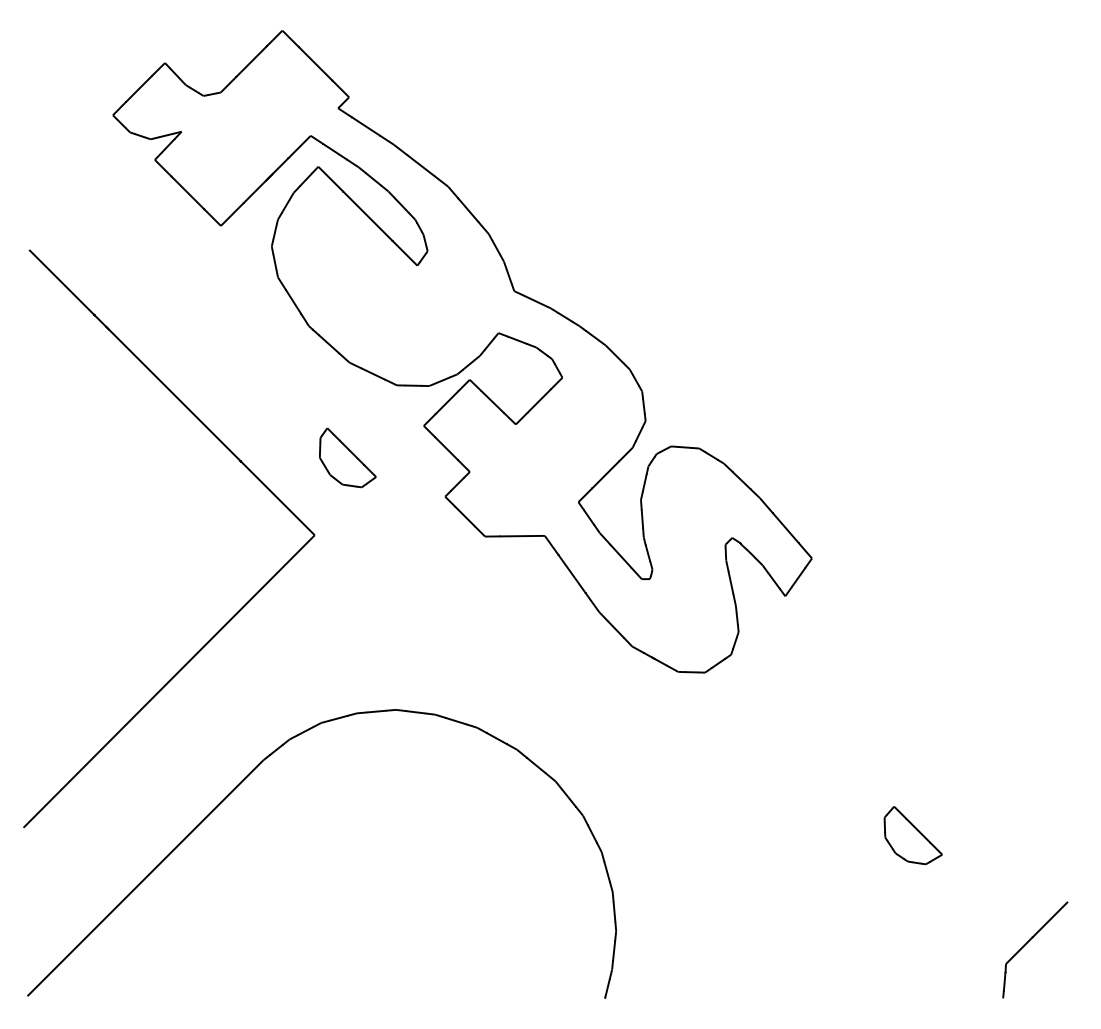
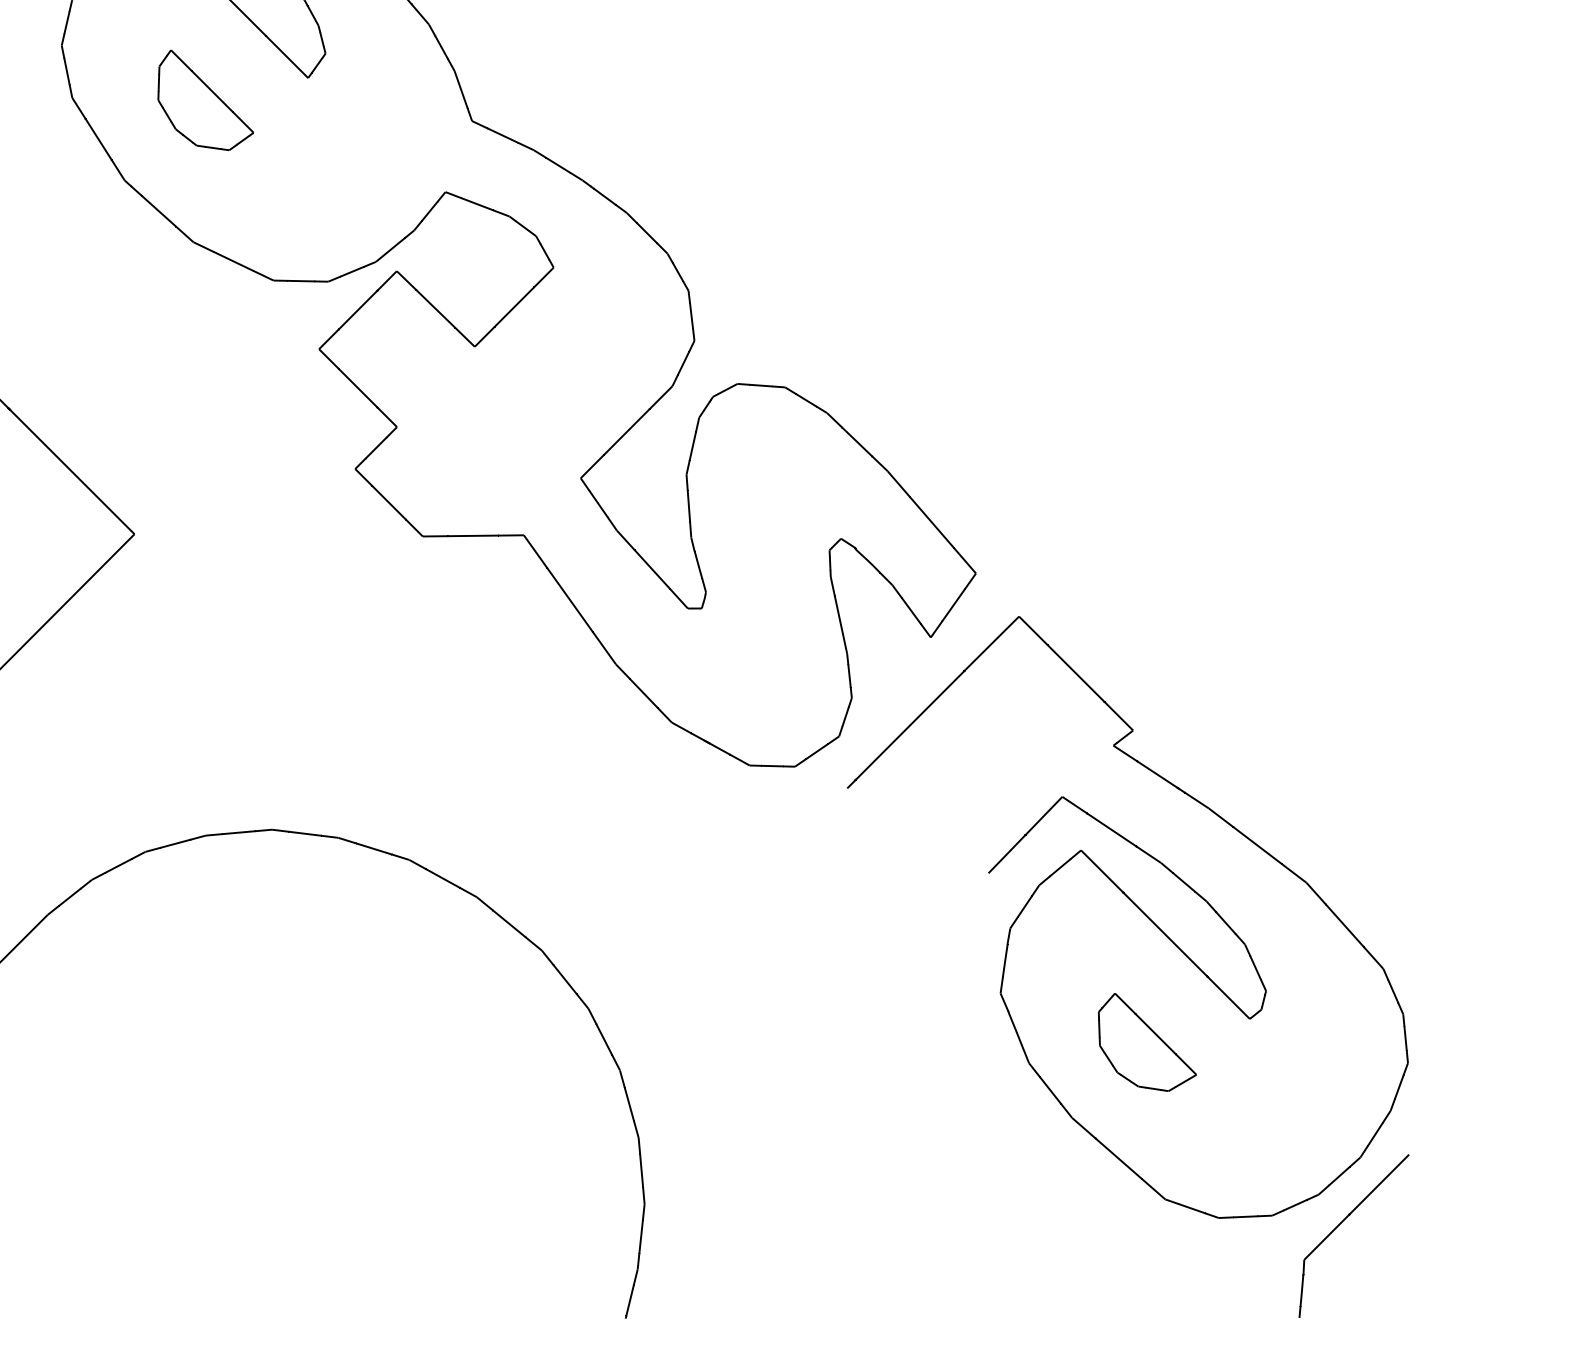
part: (347, 458) -> (205, 101), moved
part: (906, 755) -> (1135, 906), added

